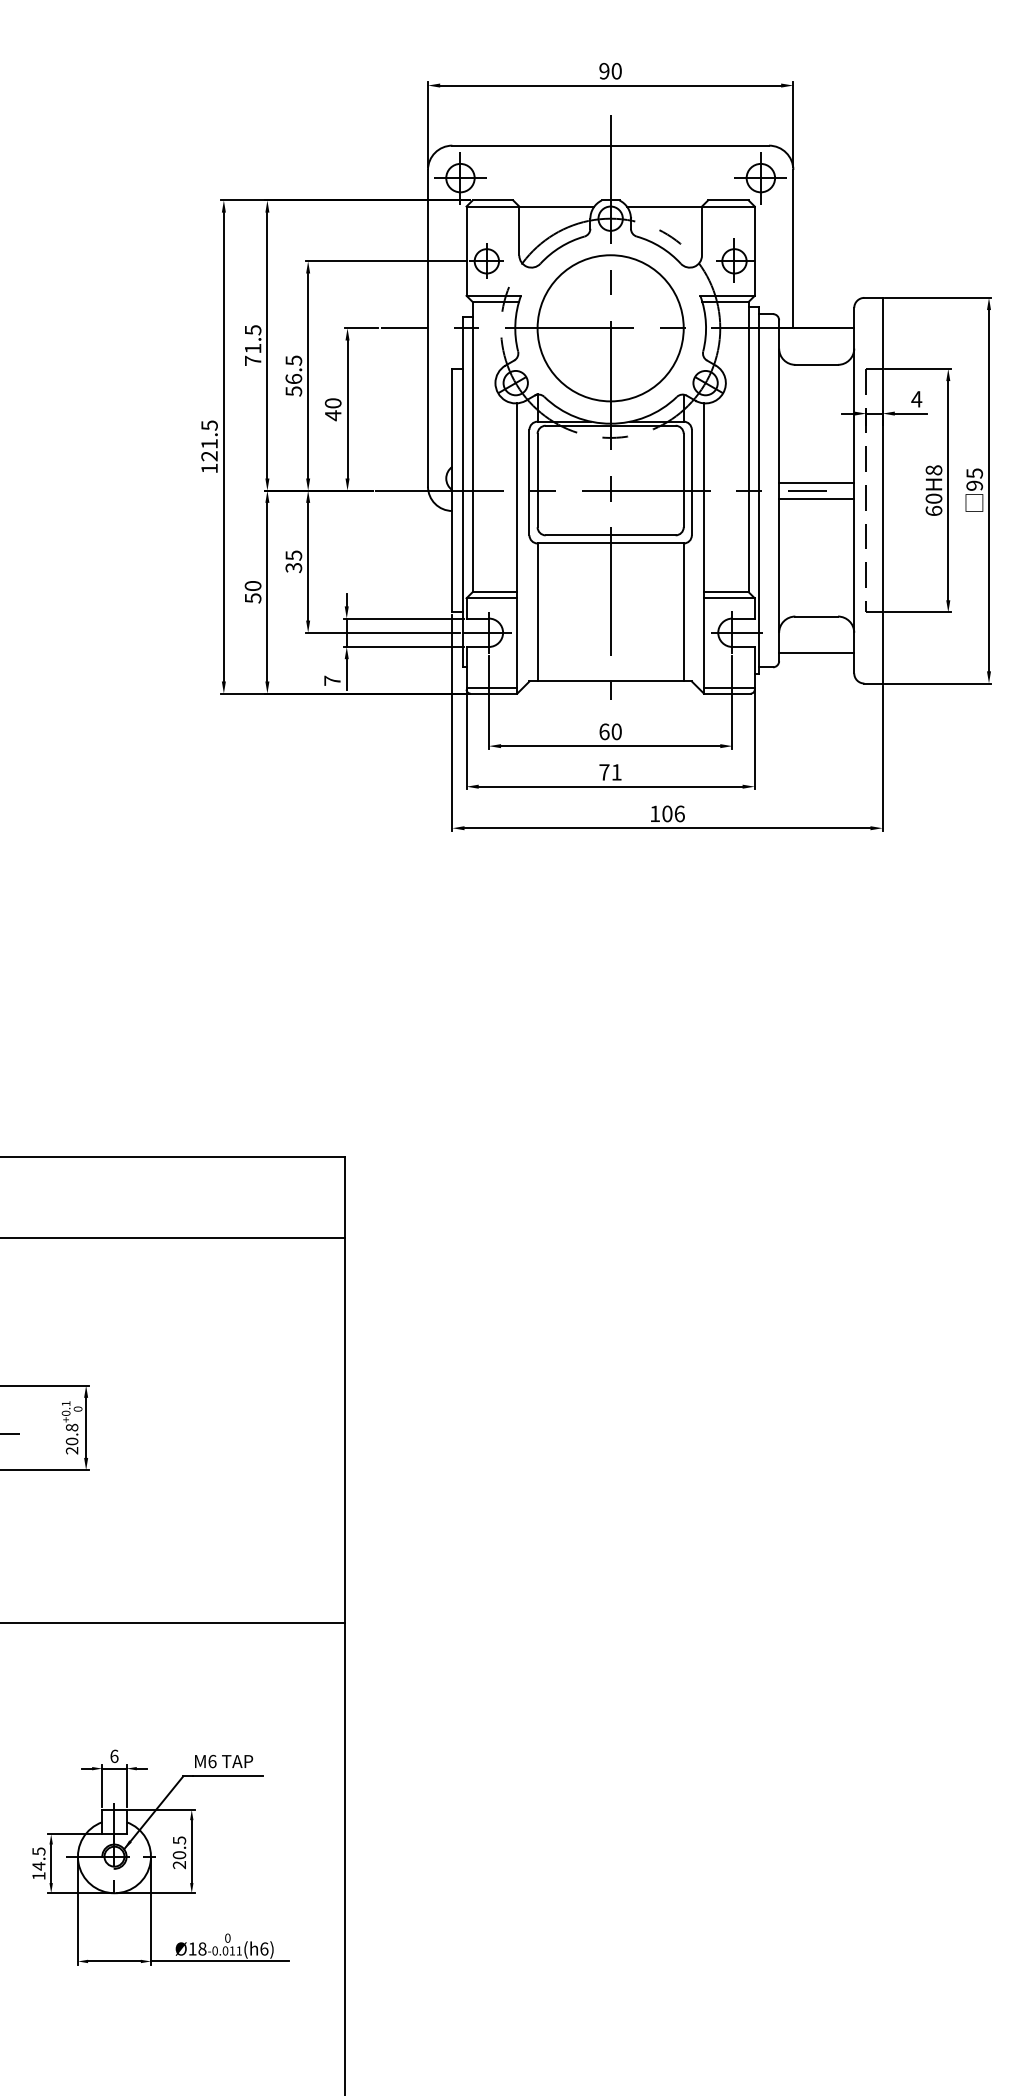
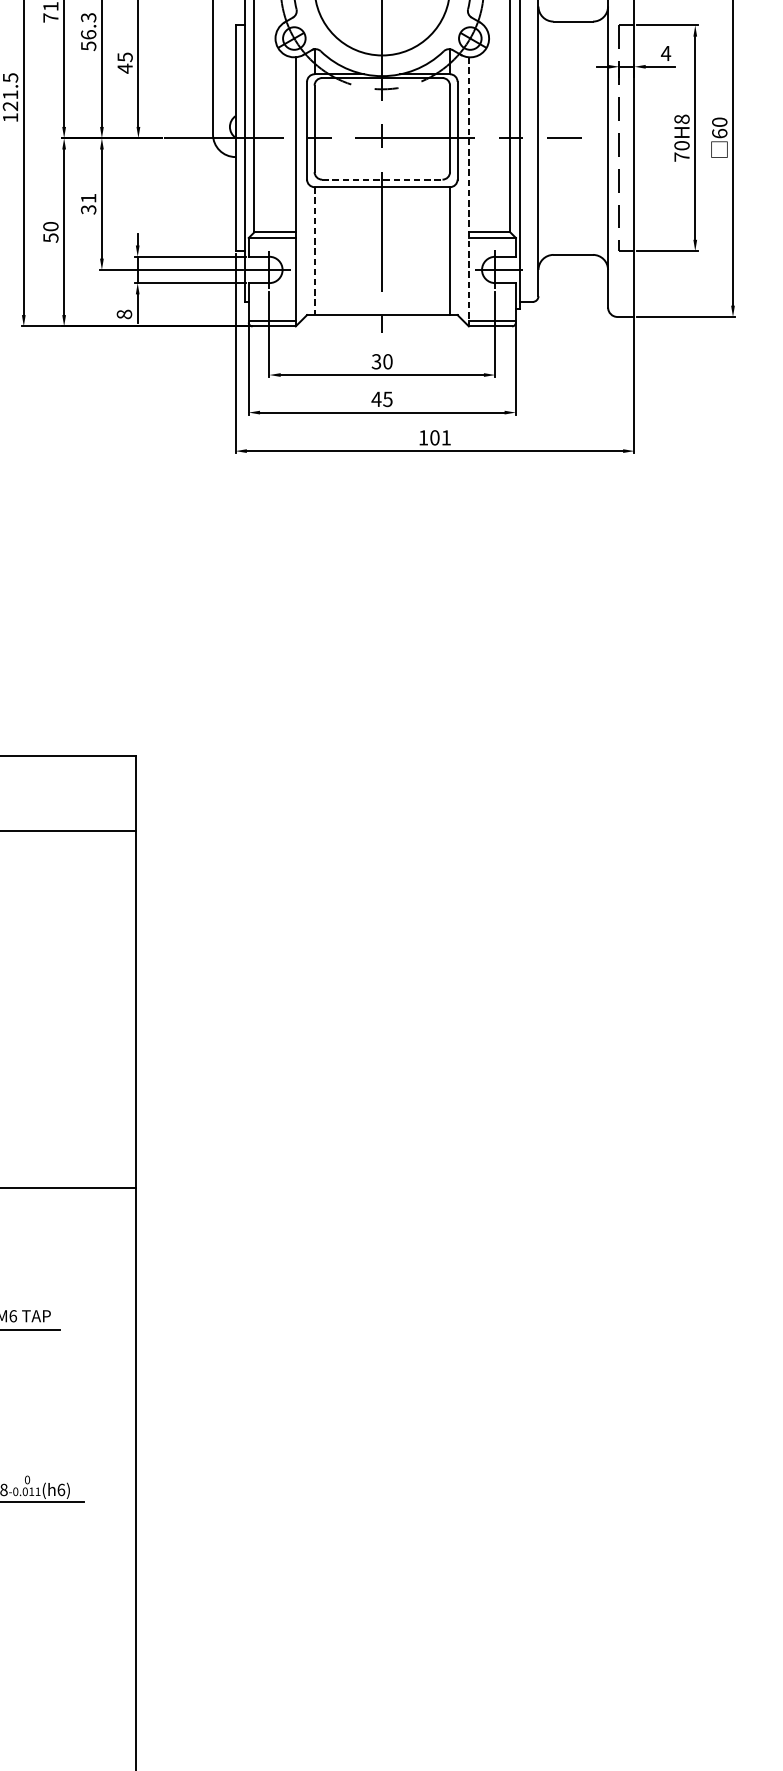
text: (293, 360) -> (88, 17), 56.5 -> 56.3
text: (332, 403) -> (124, 57), 40 -> 45
text: (974, 479) -> (719, 127), 95 -> 60
line: (816, 482) -> (573, 130), removed
line: (816, 498) -> (573, 145), removed
text: (933, 510) -> (681, 156), 60H8 -> 70H8
line: (610, 535) -> (382, 179), solid -> dashed
line: (704, 549) -> (469, 192), solid -> dashed
text: (293, 555) -> (88, 198), 35 -> 31
line: (537, 612) -> (314, 251), solid -> dashed
line: (816, 653) -> (573, 289), removed
text: (332, 680) -> (124, 314), 7 -> 8
text: (604, 731) -> (376, 361), 60 -> 30
text: (609, 772) -> (381, 399), 71 -> 45
text: (679, 813) -> (446, 437), 106 -> 101

